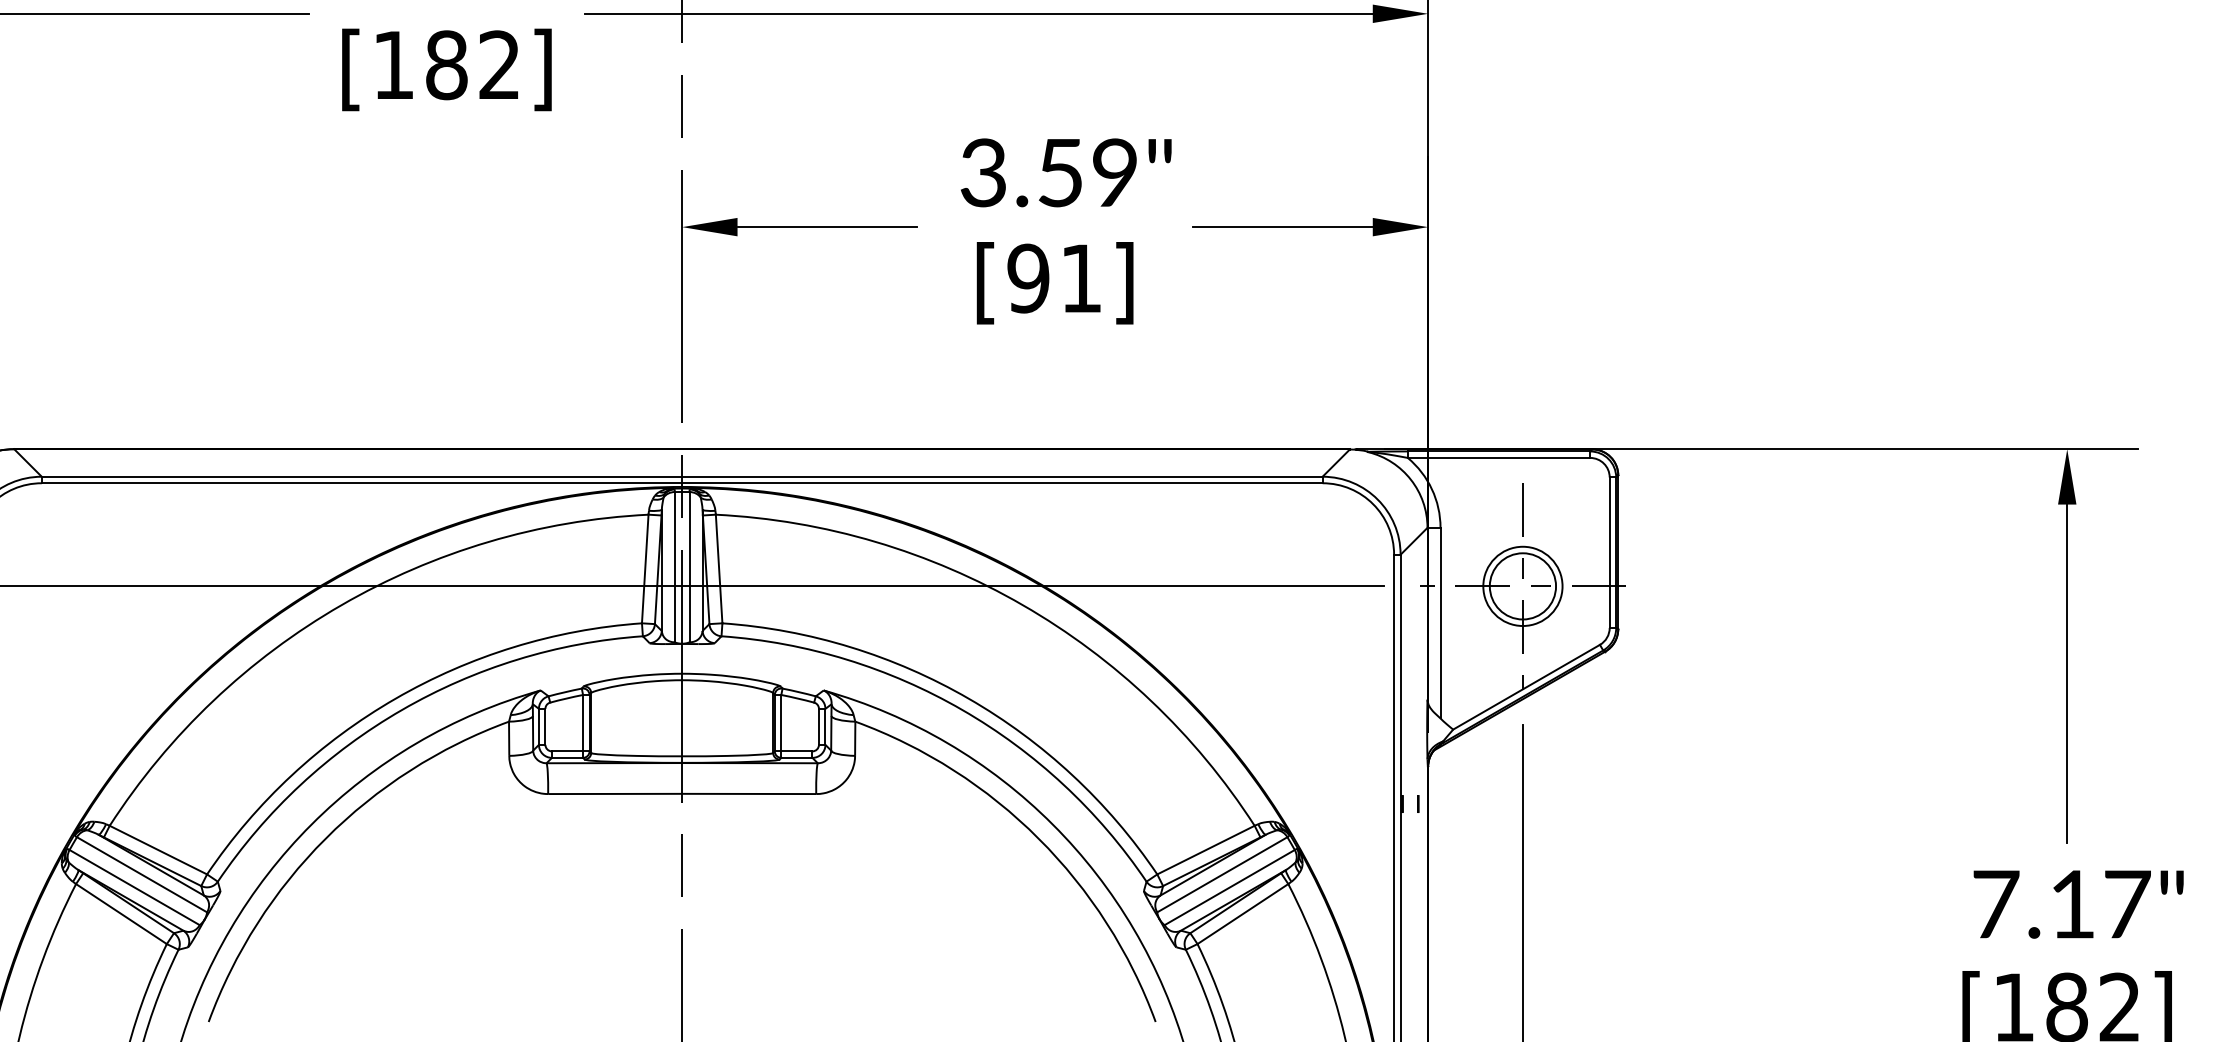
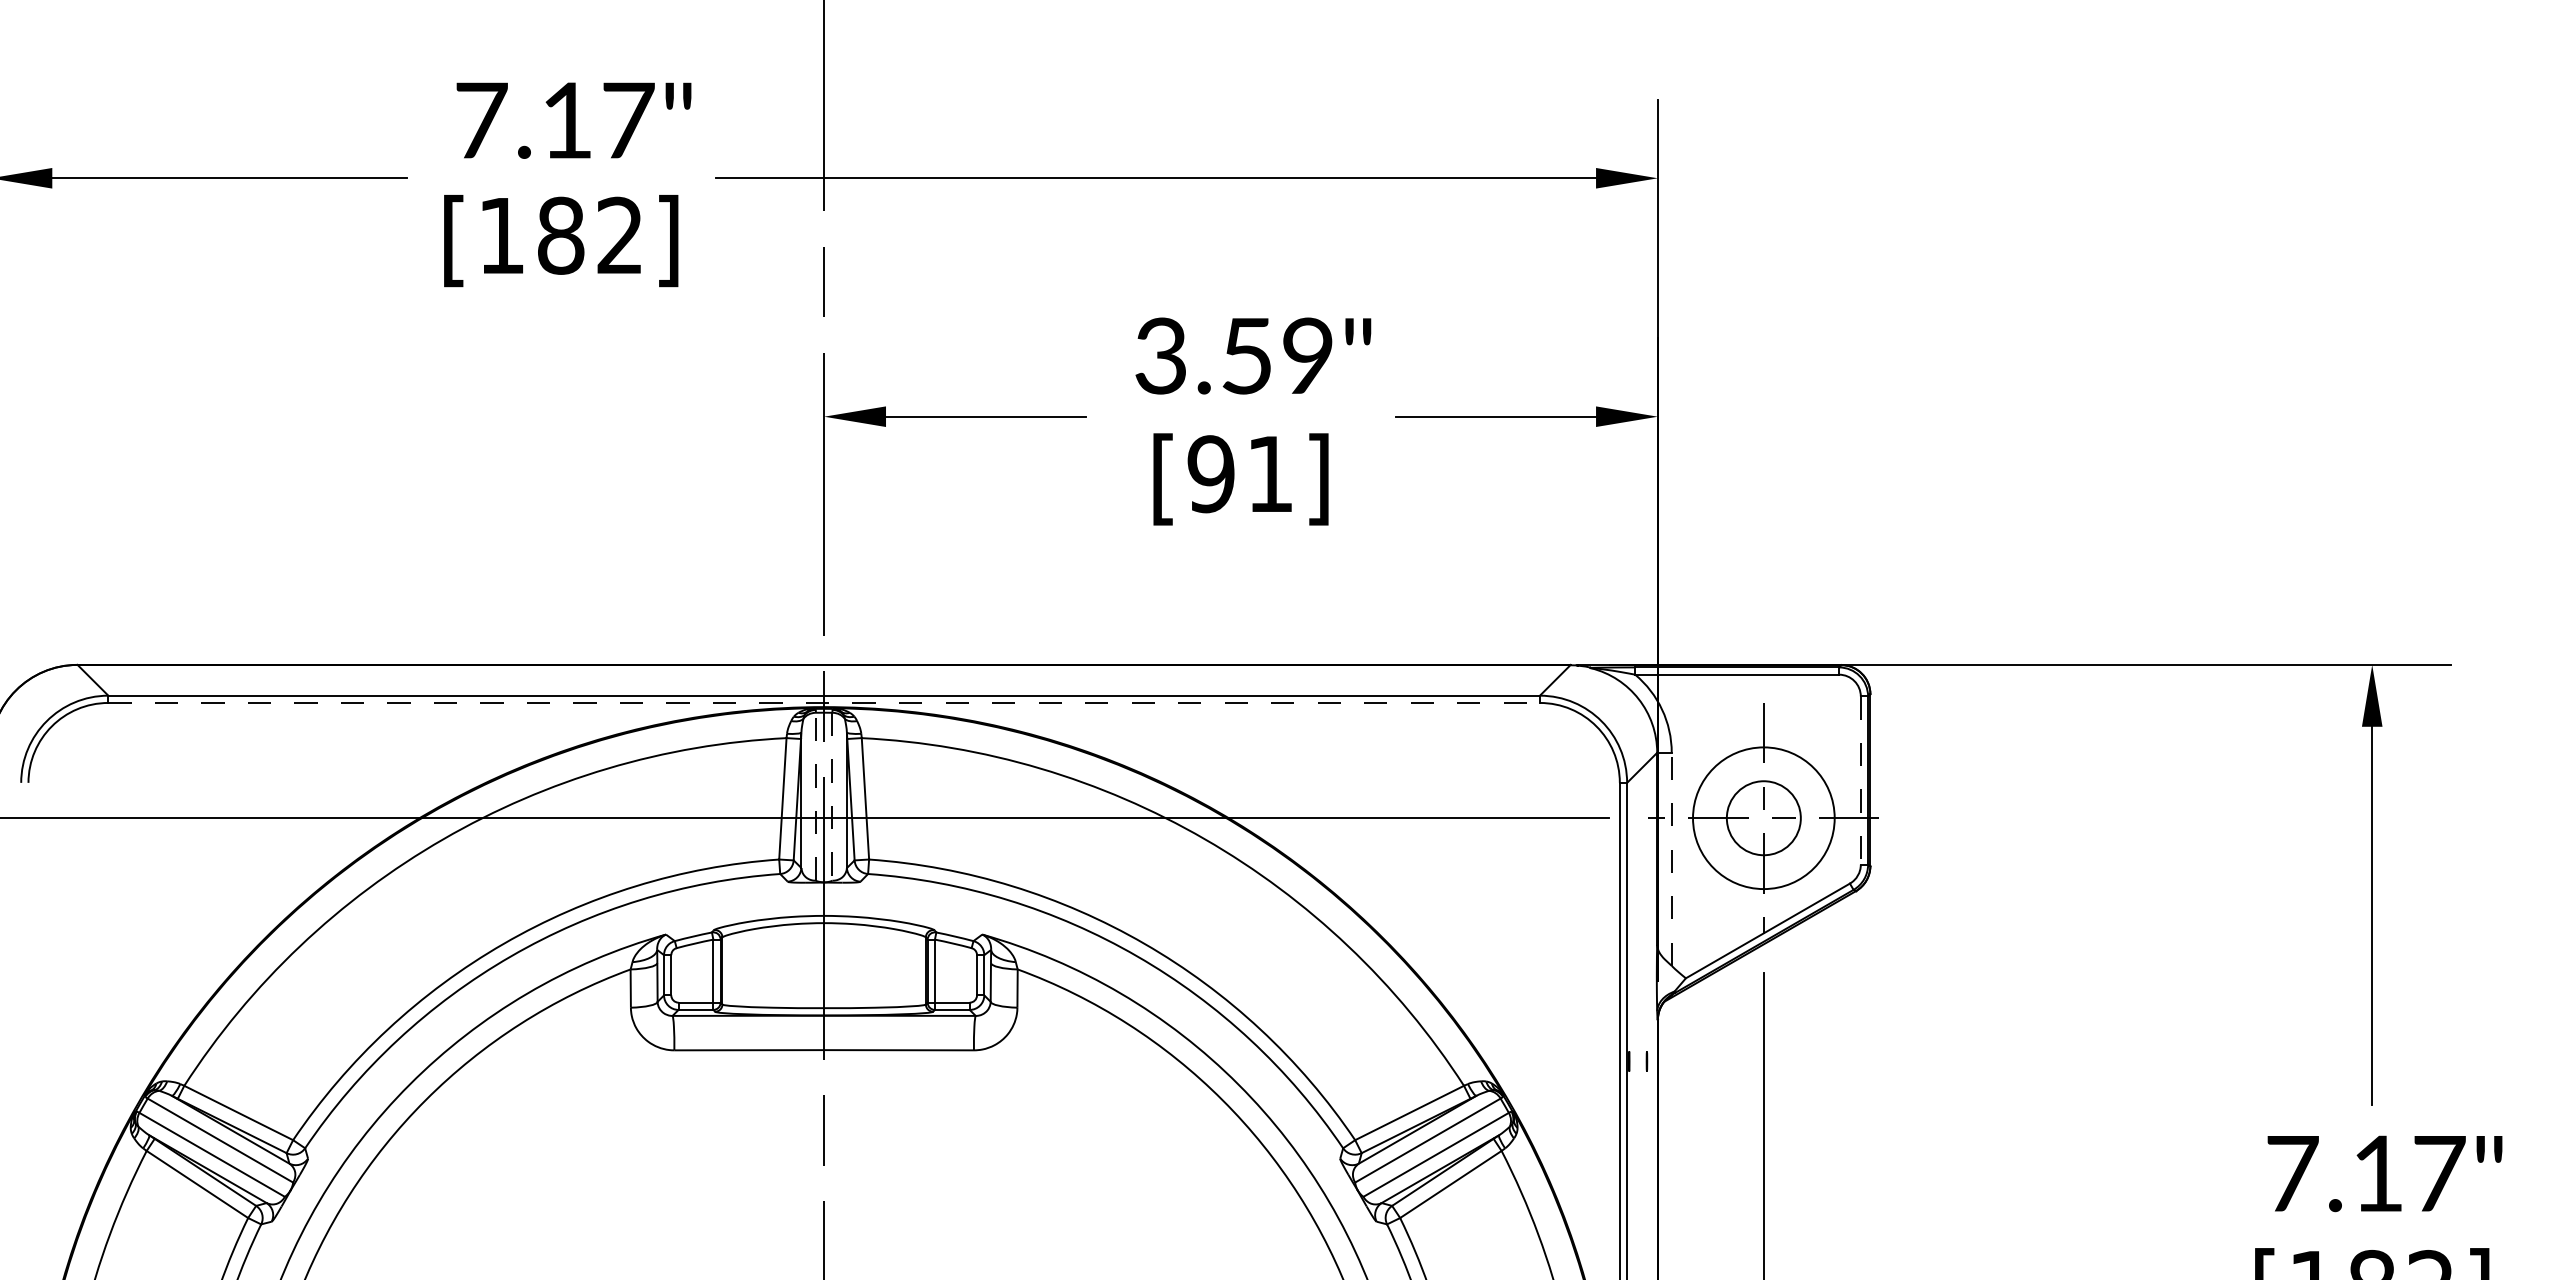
line: (682, 482) -> (824, 702), solid -> dashed
line: (1609, 553) -> (1860, 781), solid -> dashed
line: (674, 566) -> (815, 796), solid -> dashed
line: (689, 566) -> (832, 796), solid -> dashed
circle: (1522, 585) -> (1763, 817), size x1.6
line: (1440, 623) -> (1671, 859), solid -> dashed

